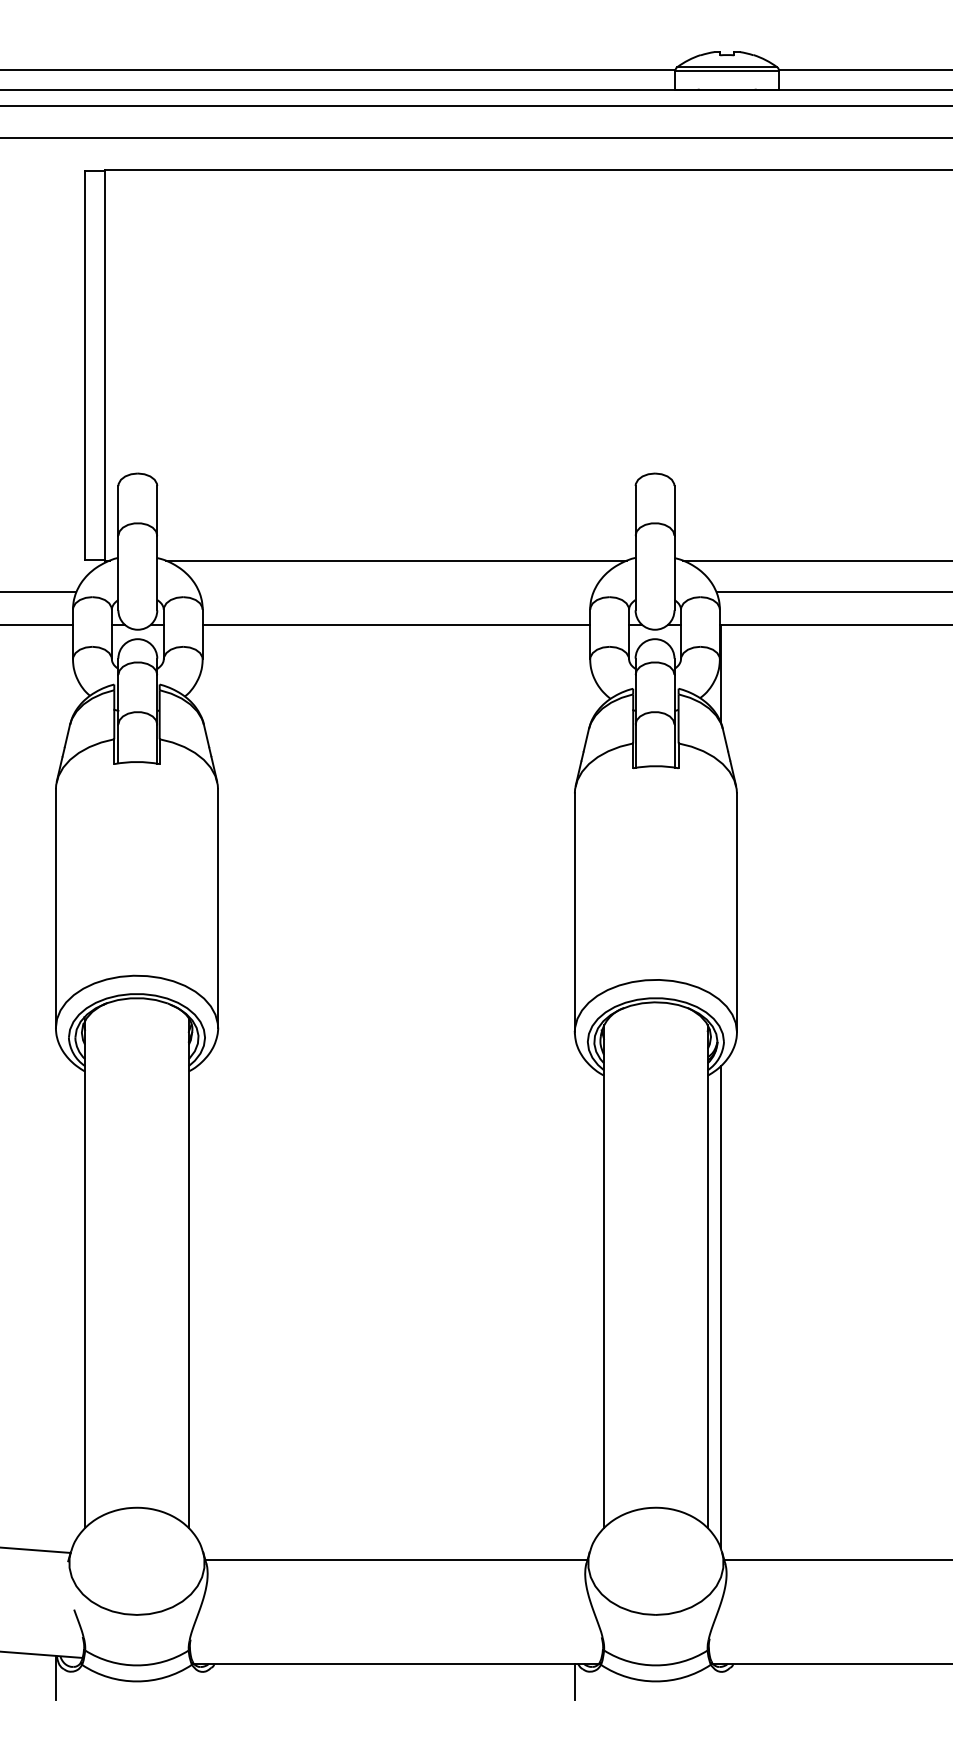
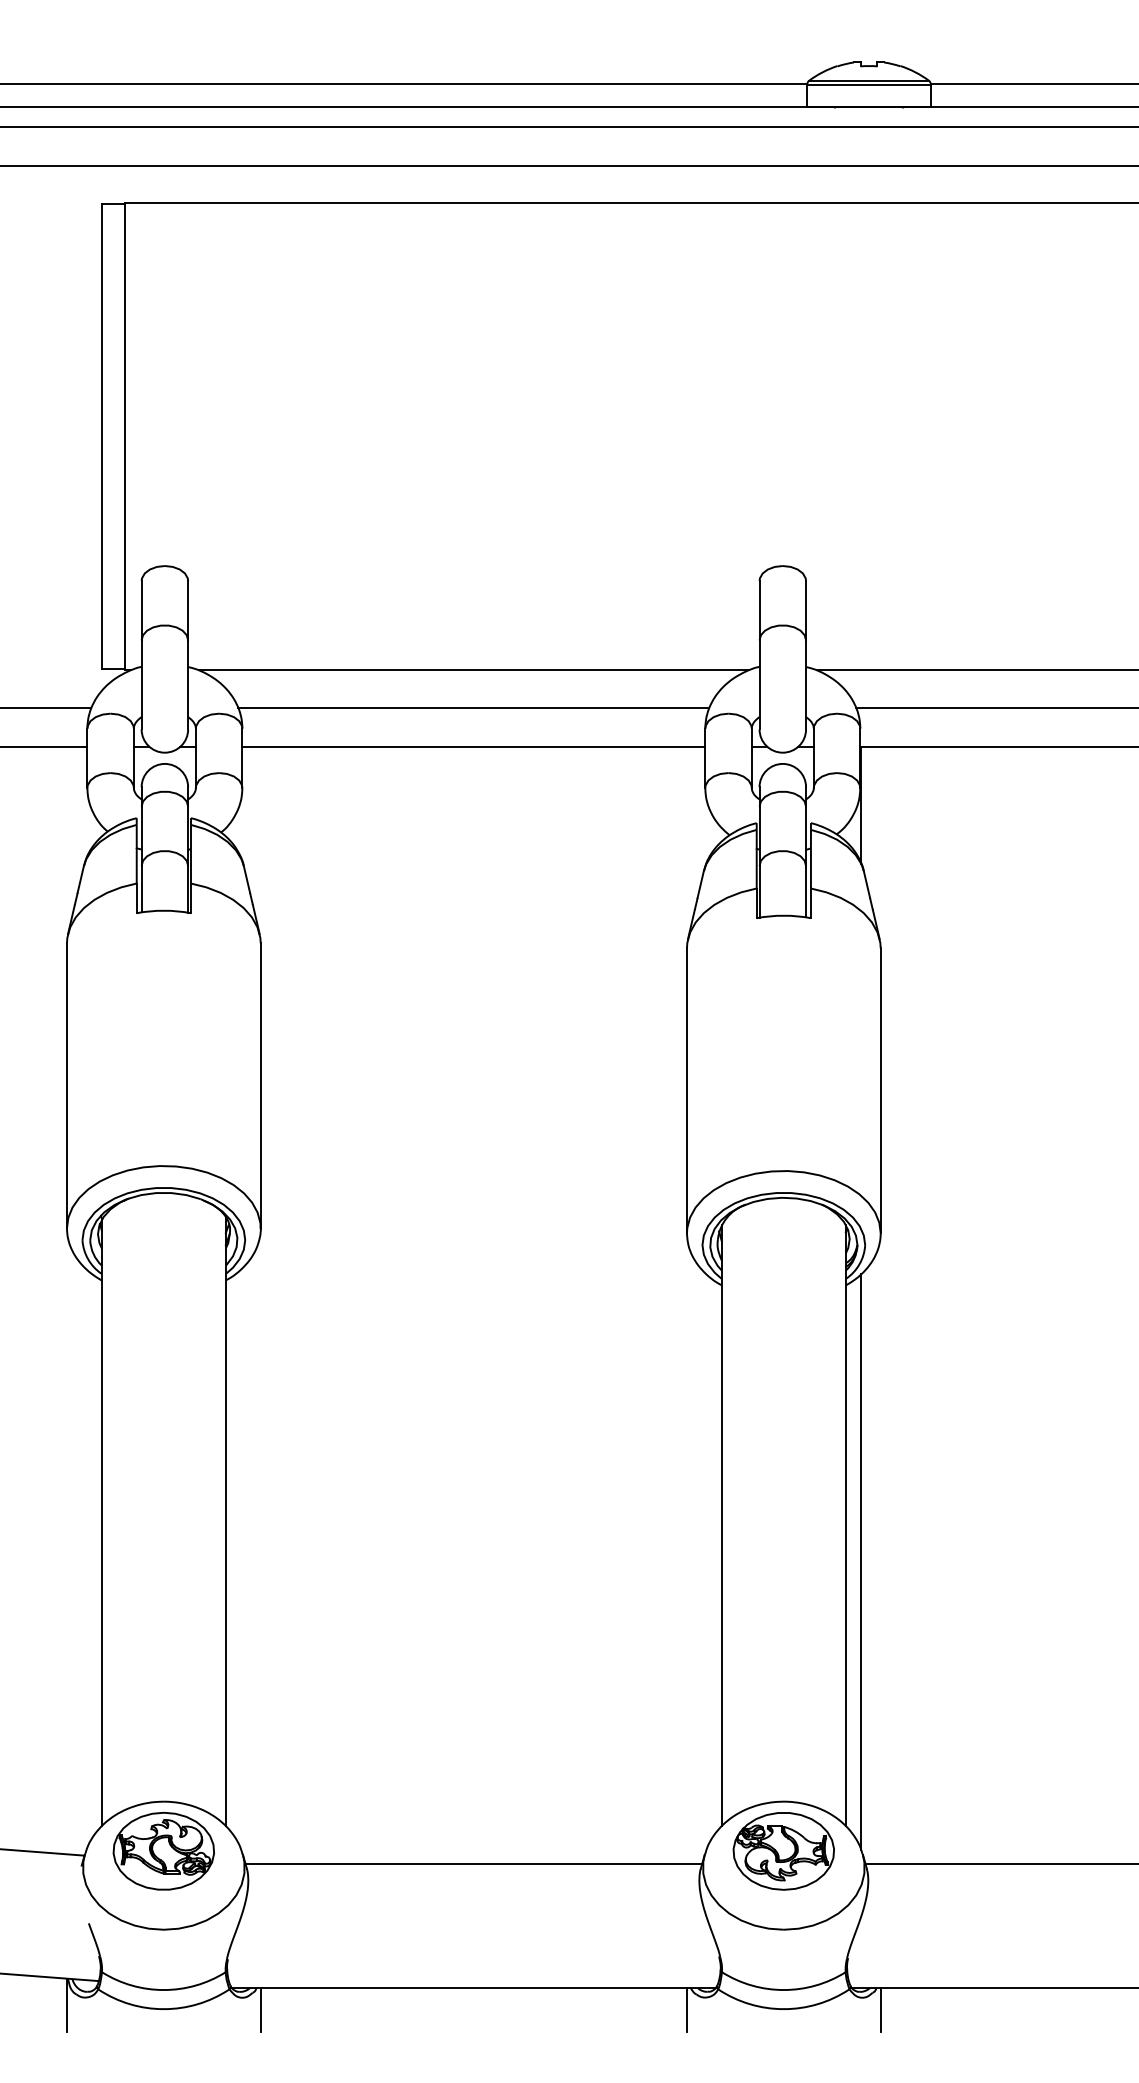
line: (396, 592) -> (473, 708), added
part: (136, 1548) -> (163, 1850), added
part: (655, 1549) -> (783, 1851), added
line: (217, 1681) -> (260, 2009), added
line: (736, 1681) -> (880, 2009), added

